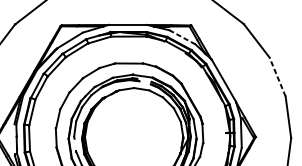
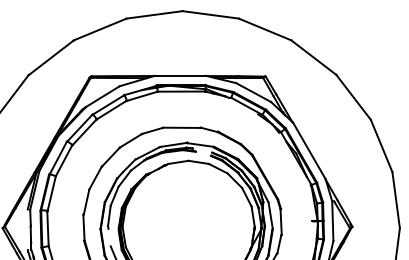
line: (182, 37) -> (253, 92), dashed -> solid
line: (277, 76) -> (381, 145), dashed -> solid

